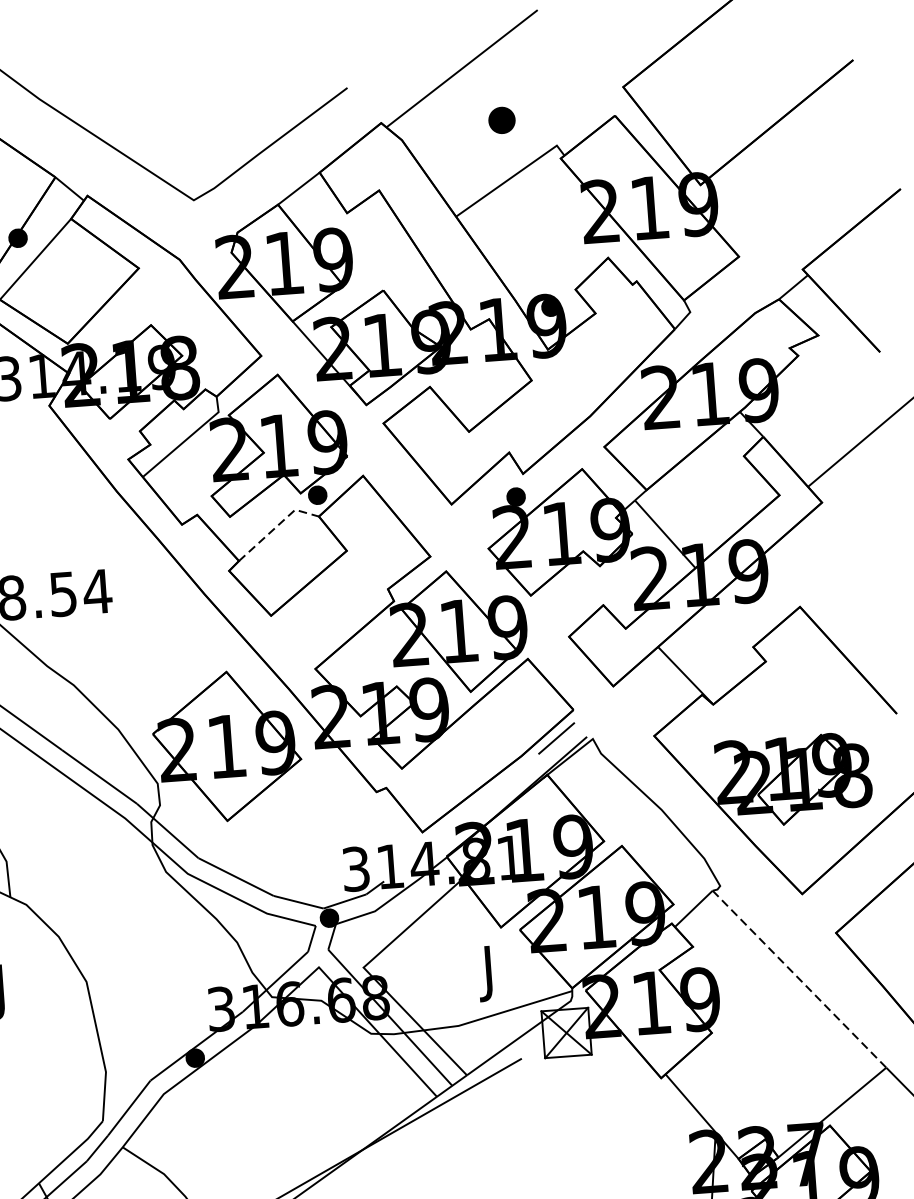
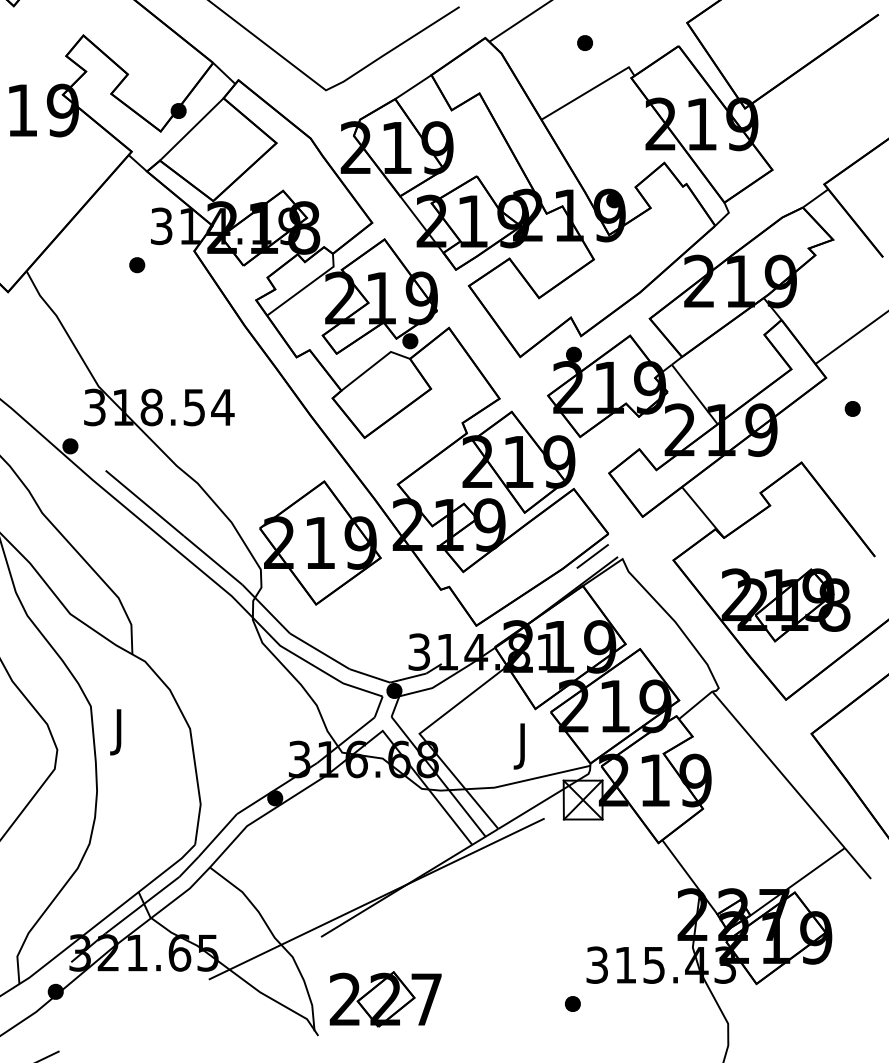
part: (501, 119) -> (584, 42), size x0.71
line: (277, 526) -> (375, 364), dashed -> solid
part: (856, 537) -> (852, 408), added
line: (799, 978) -> (778, 769), dashed -> solid

